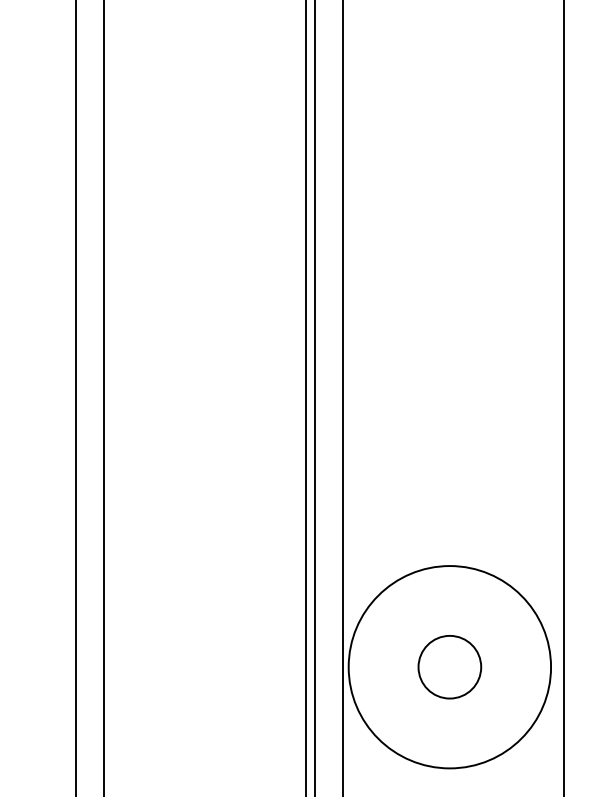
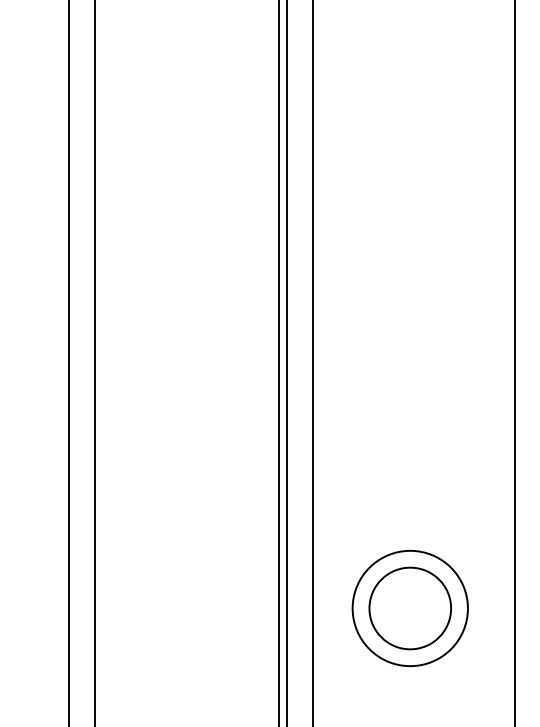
circle: (449, 667) -> (409, 608), size x0.62
circle: (450, 667) -> (410, 608), size x1.43

